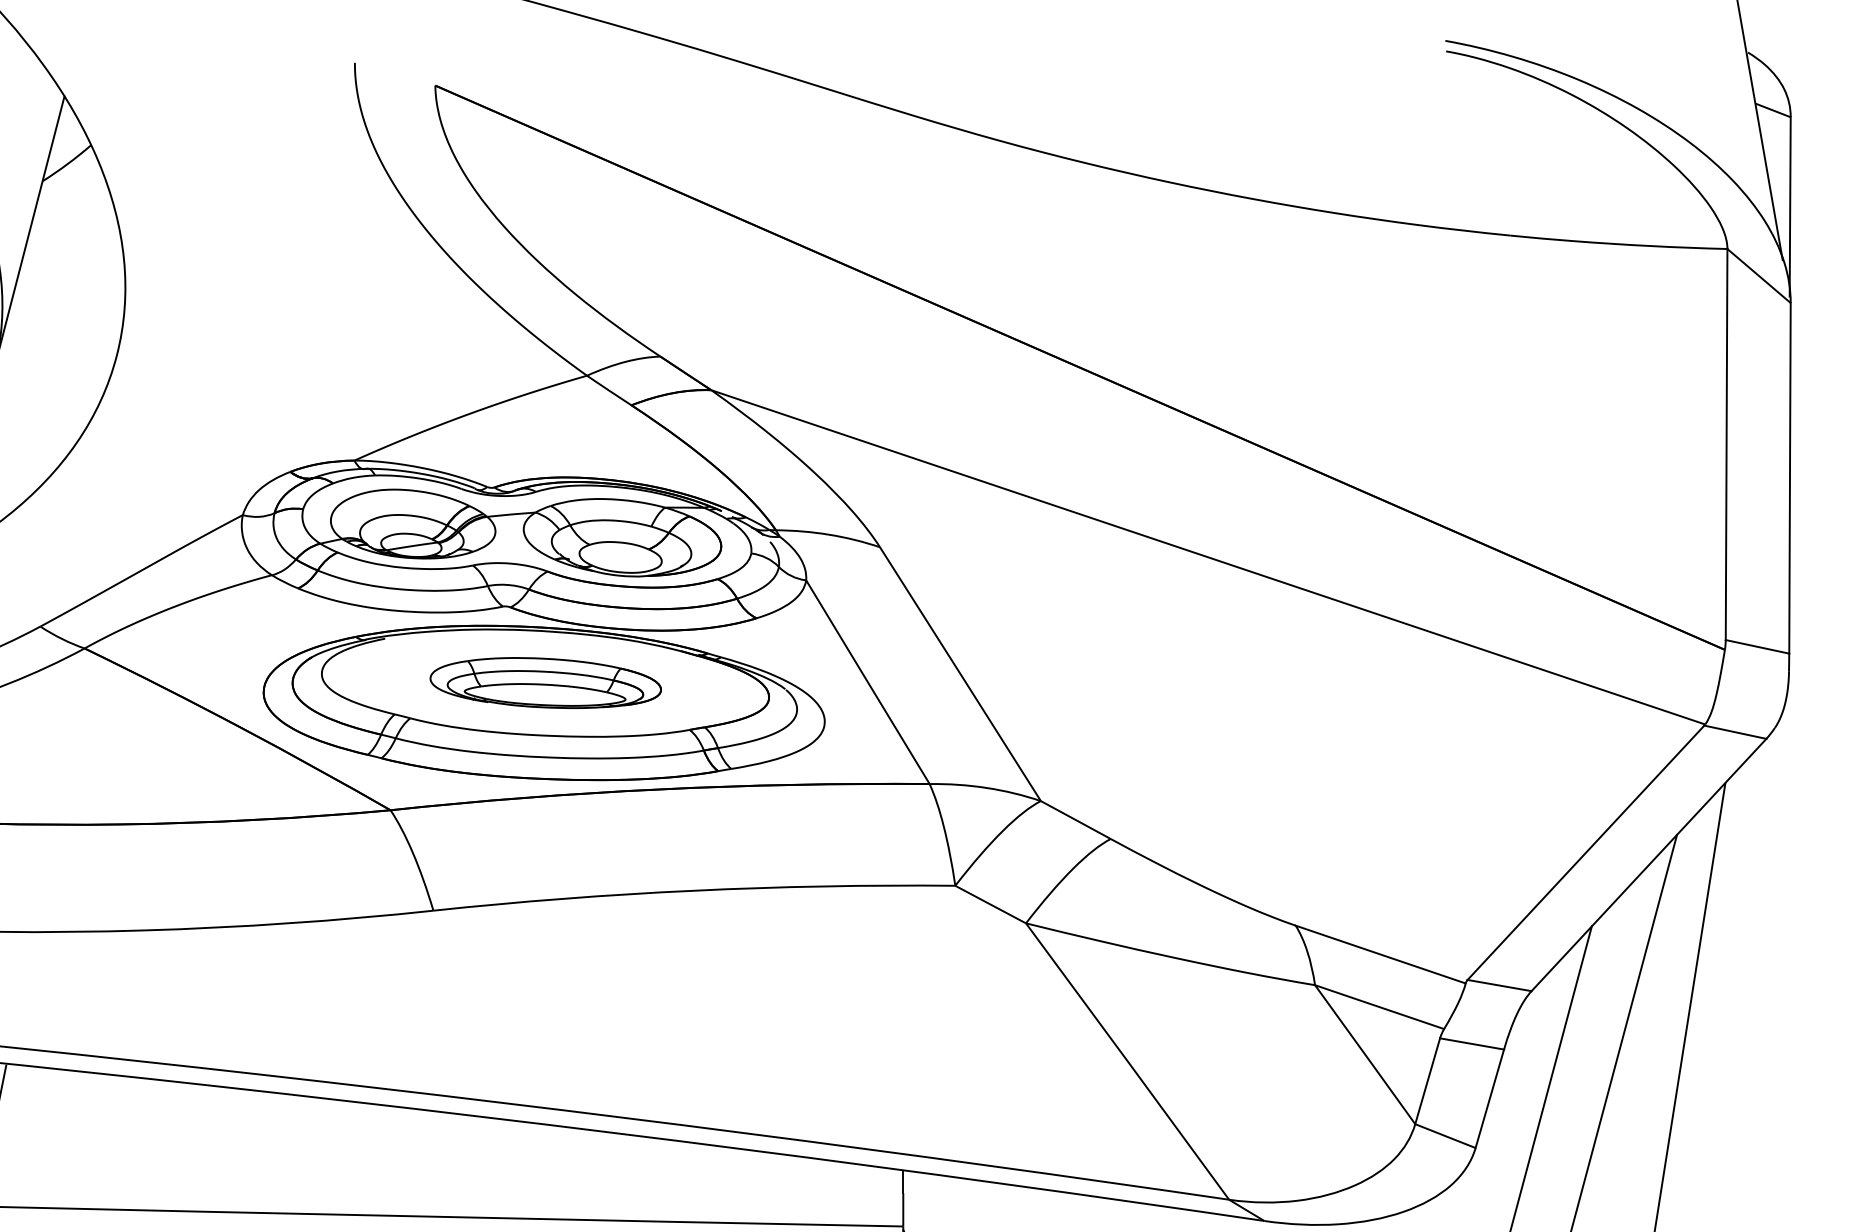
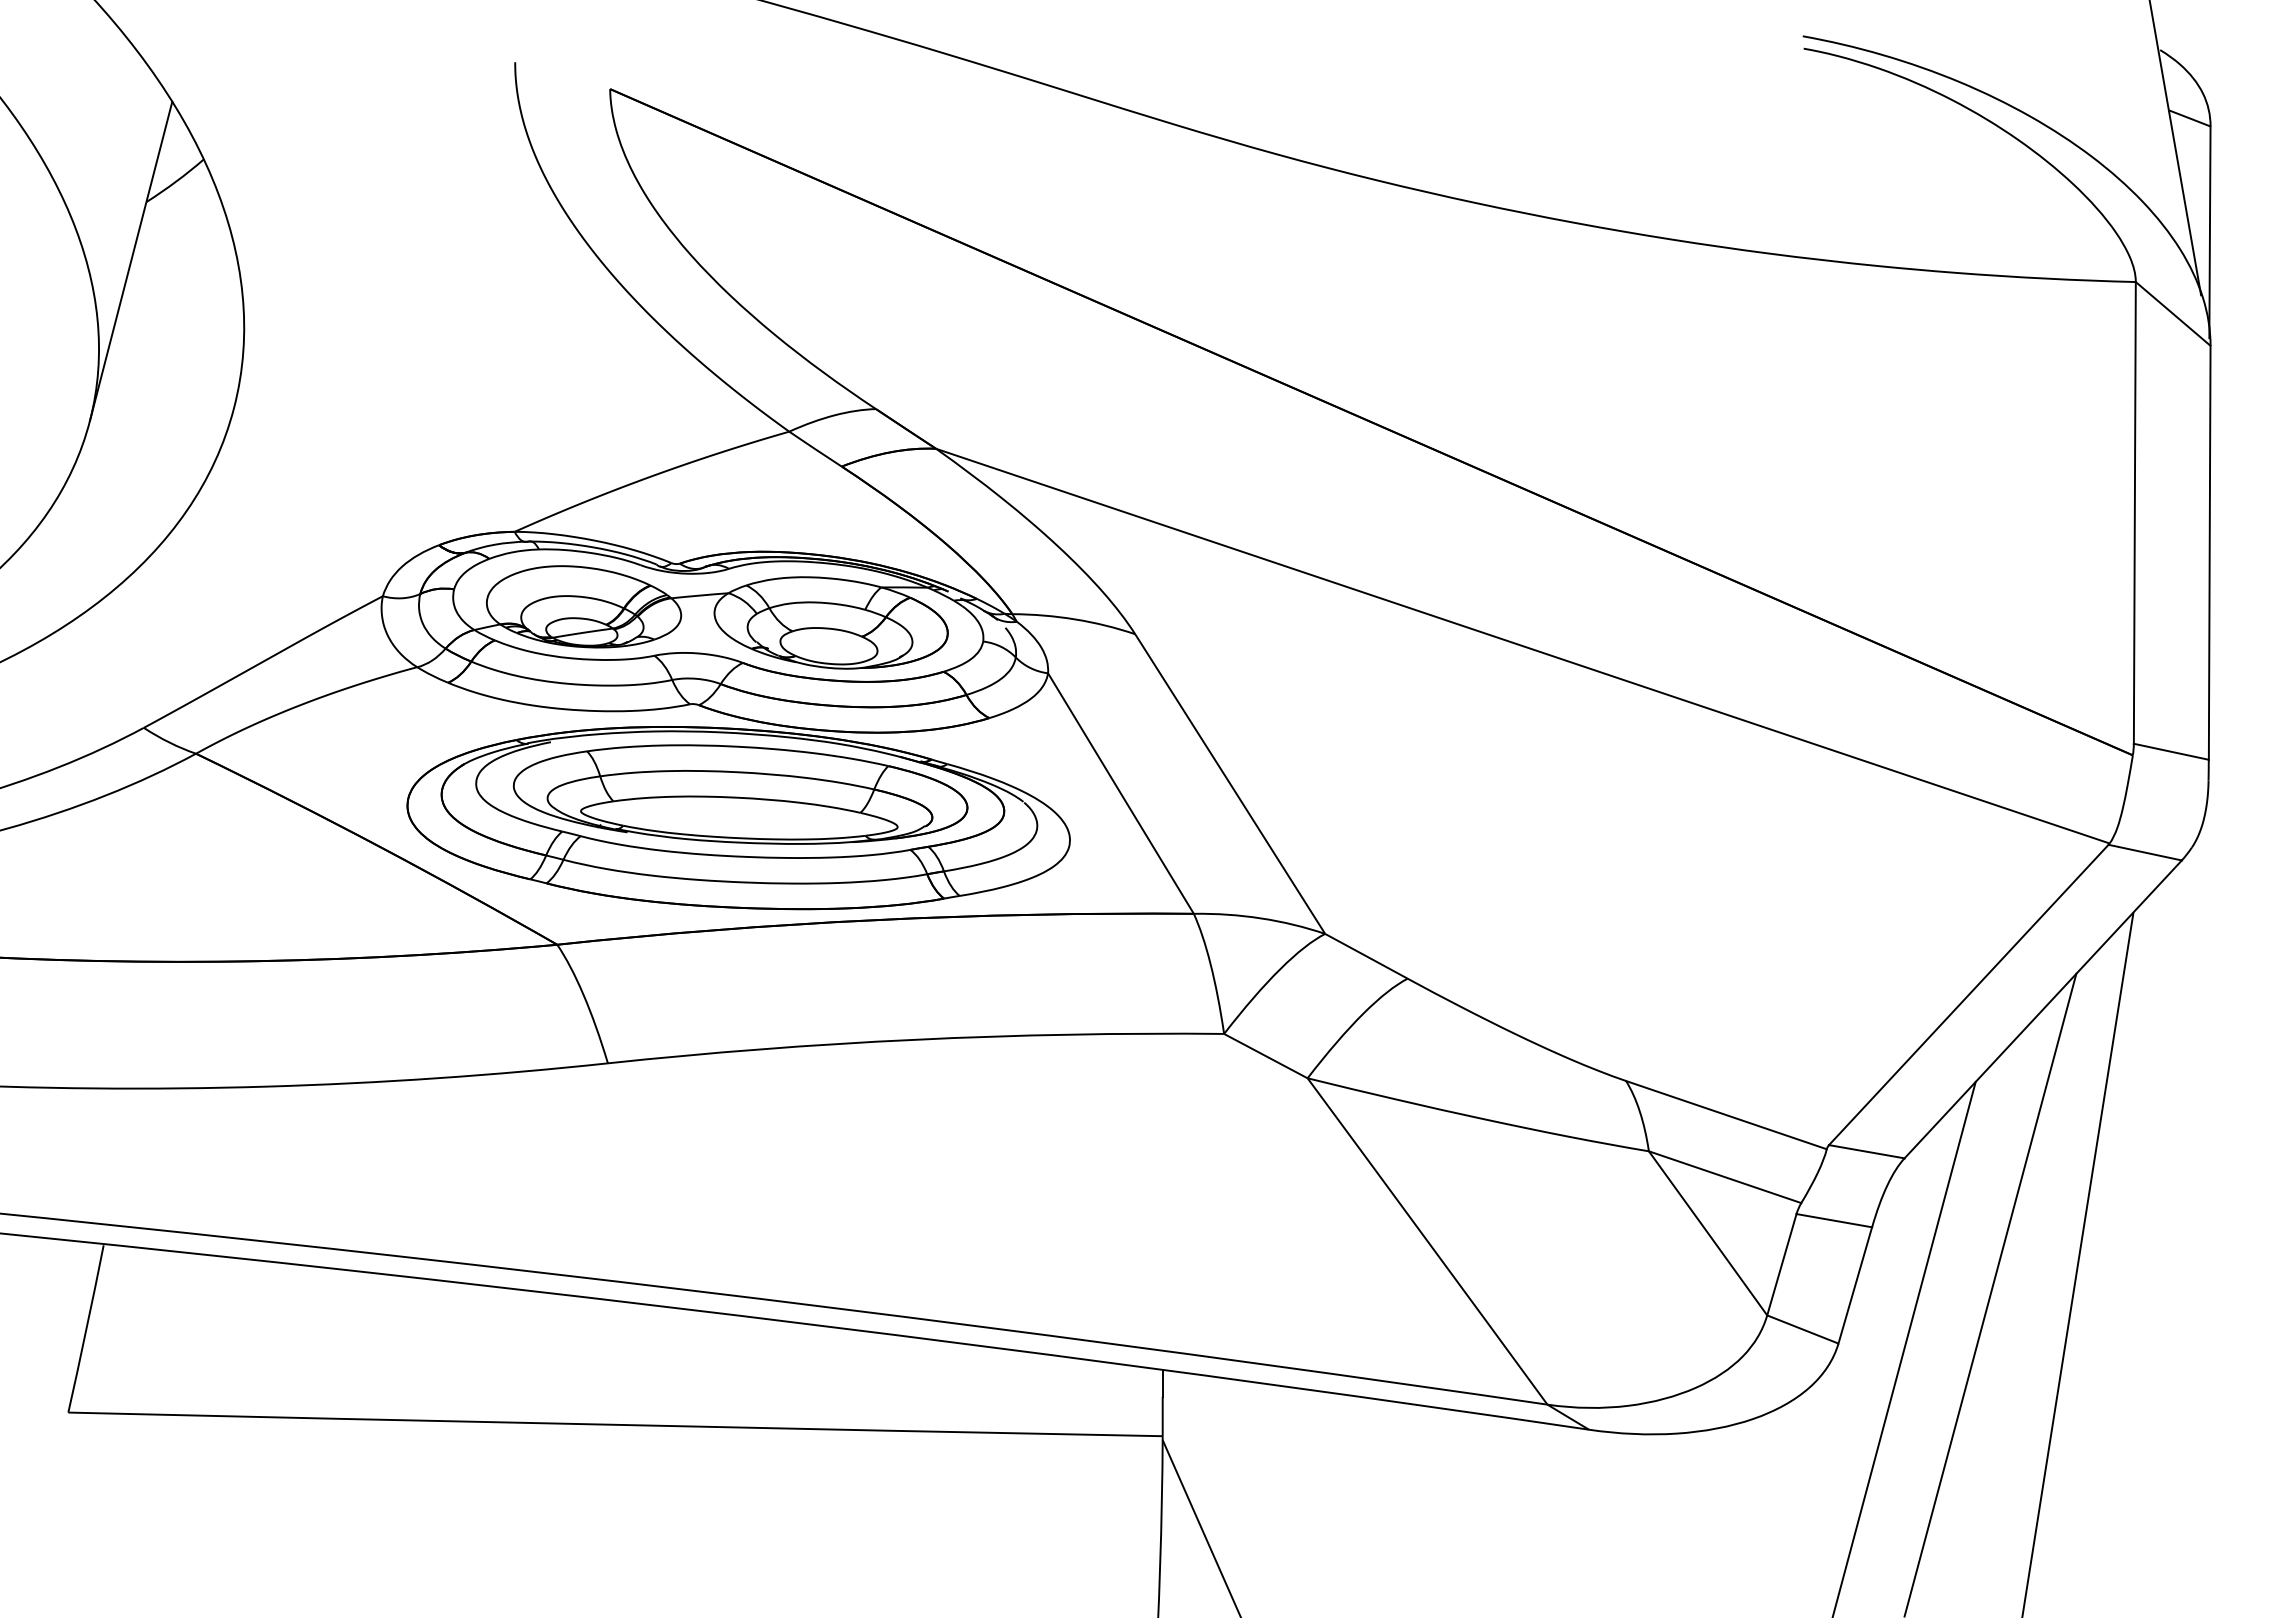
part: (545, 683) -> (740, 794), size x1.67

